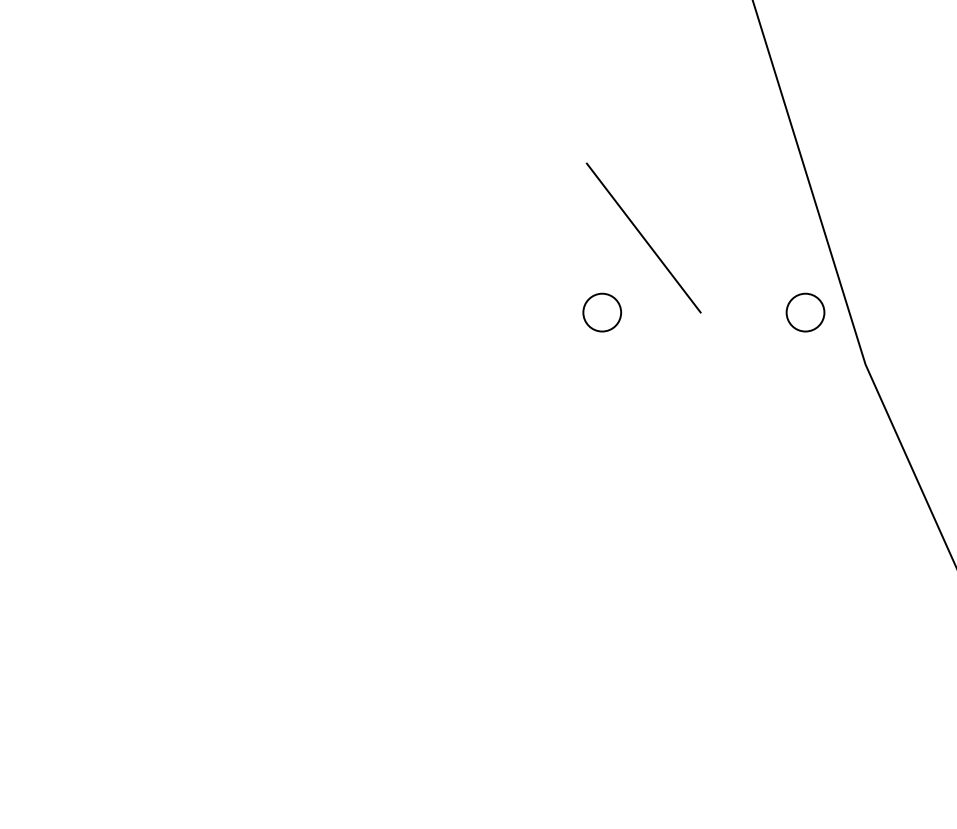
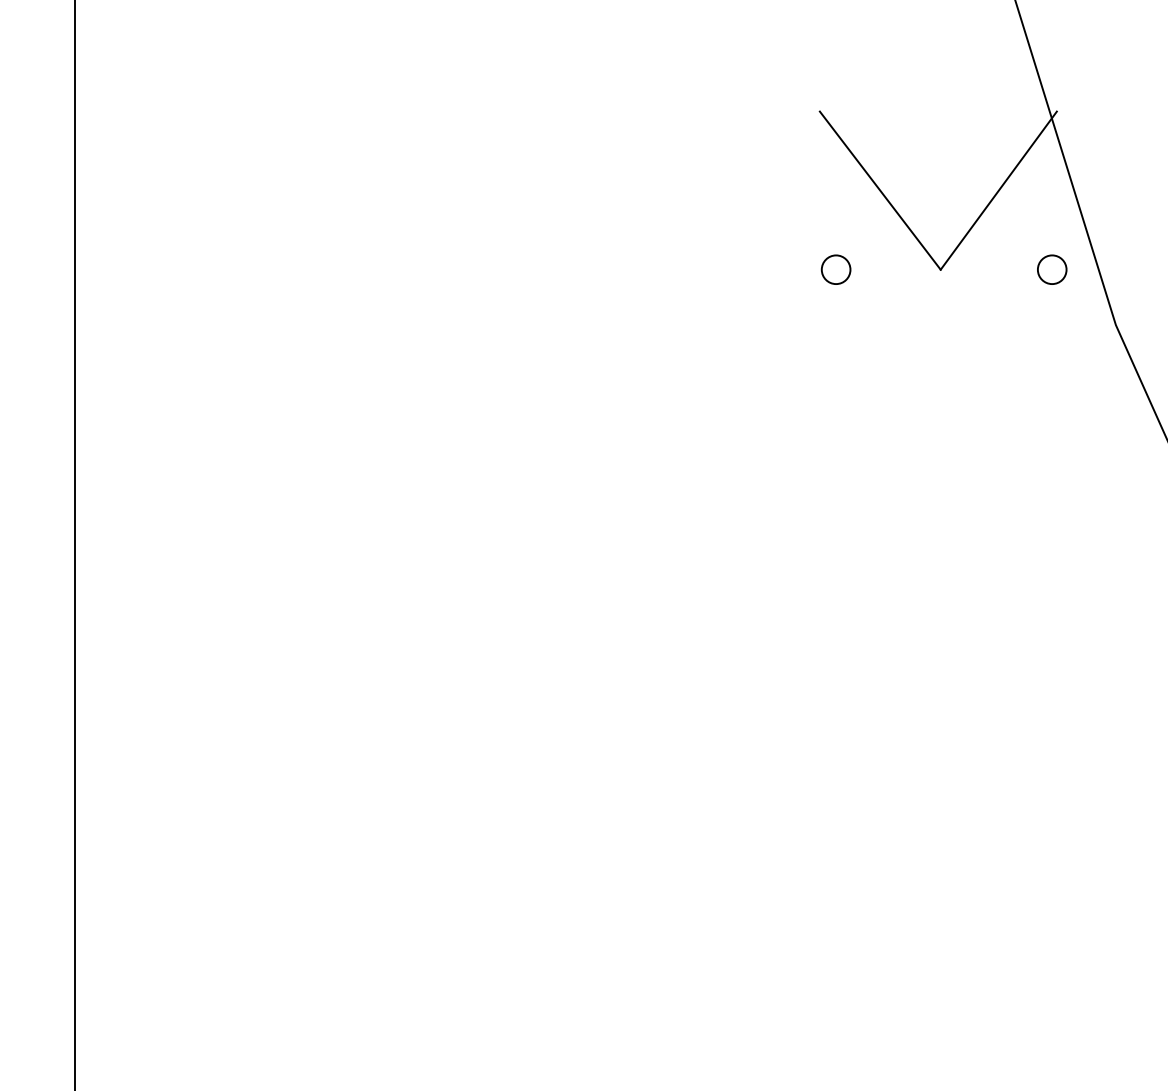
line: (755, 237) -> (998, 190), added
circle: (601, 312) -> (835, 269), size x0.71
circle: (805, 312) -> (1052, 269), size x0.71

